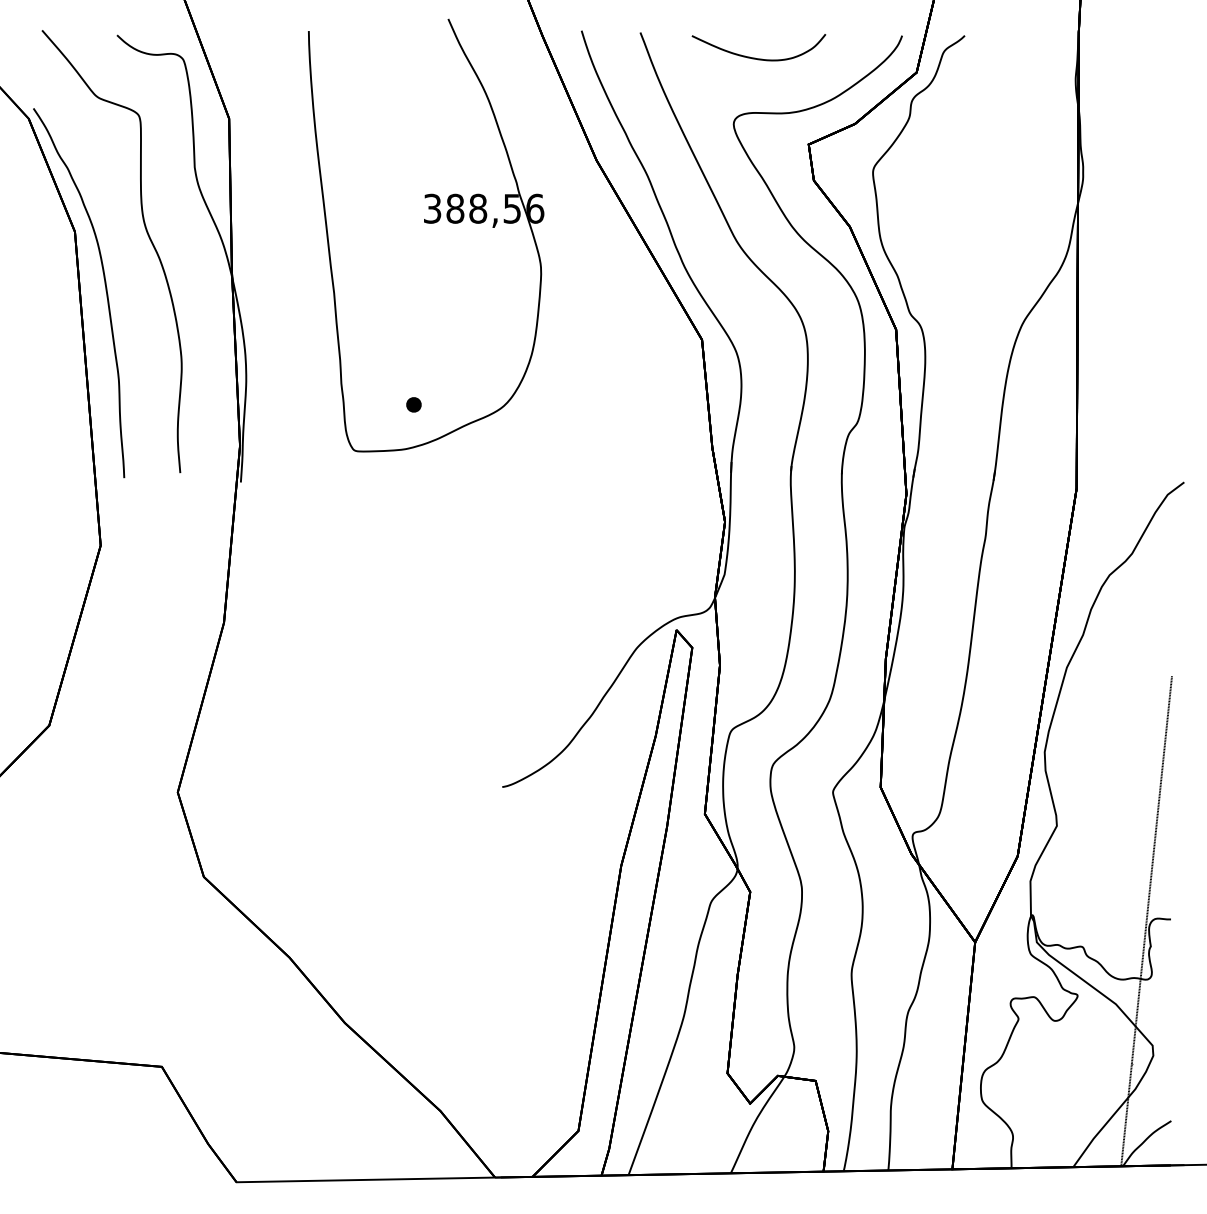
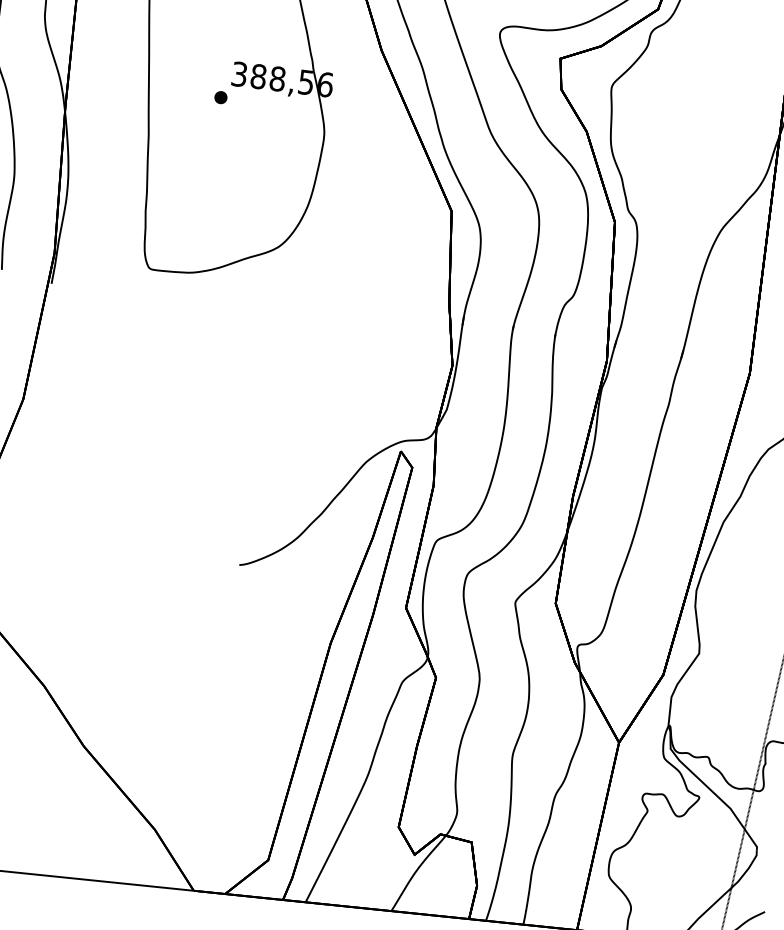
part: (413, 404) -> (220, 97), moved

